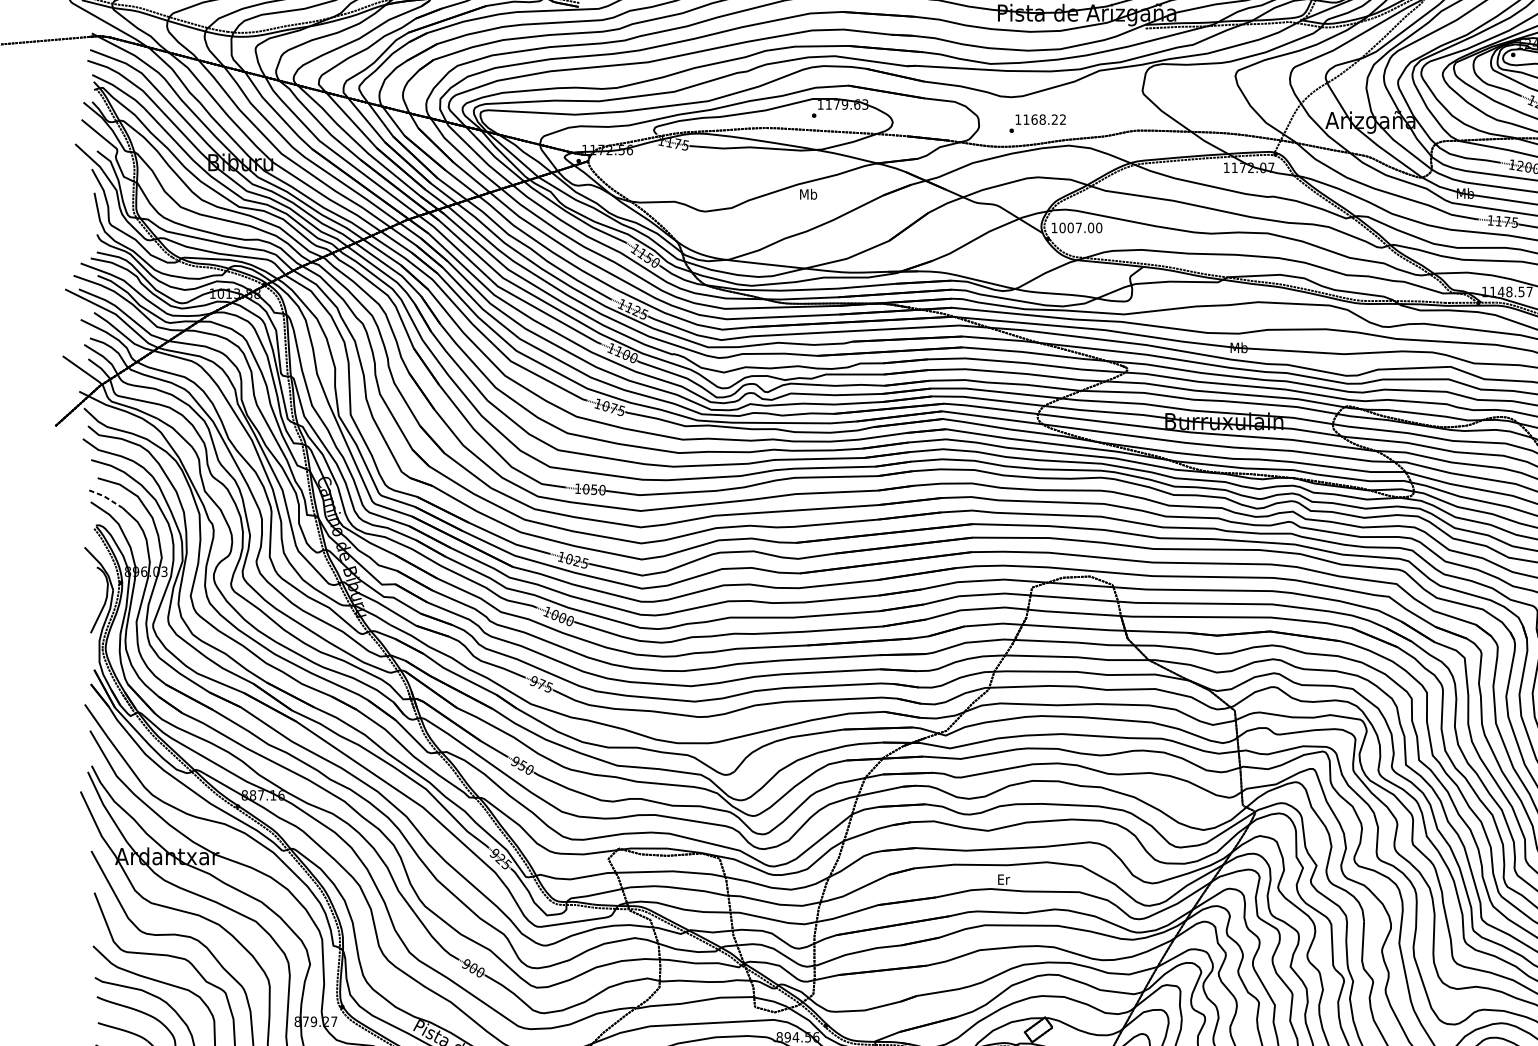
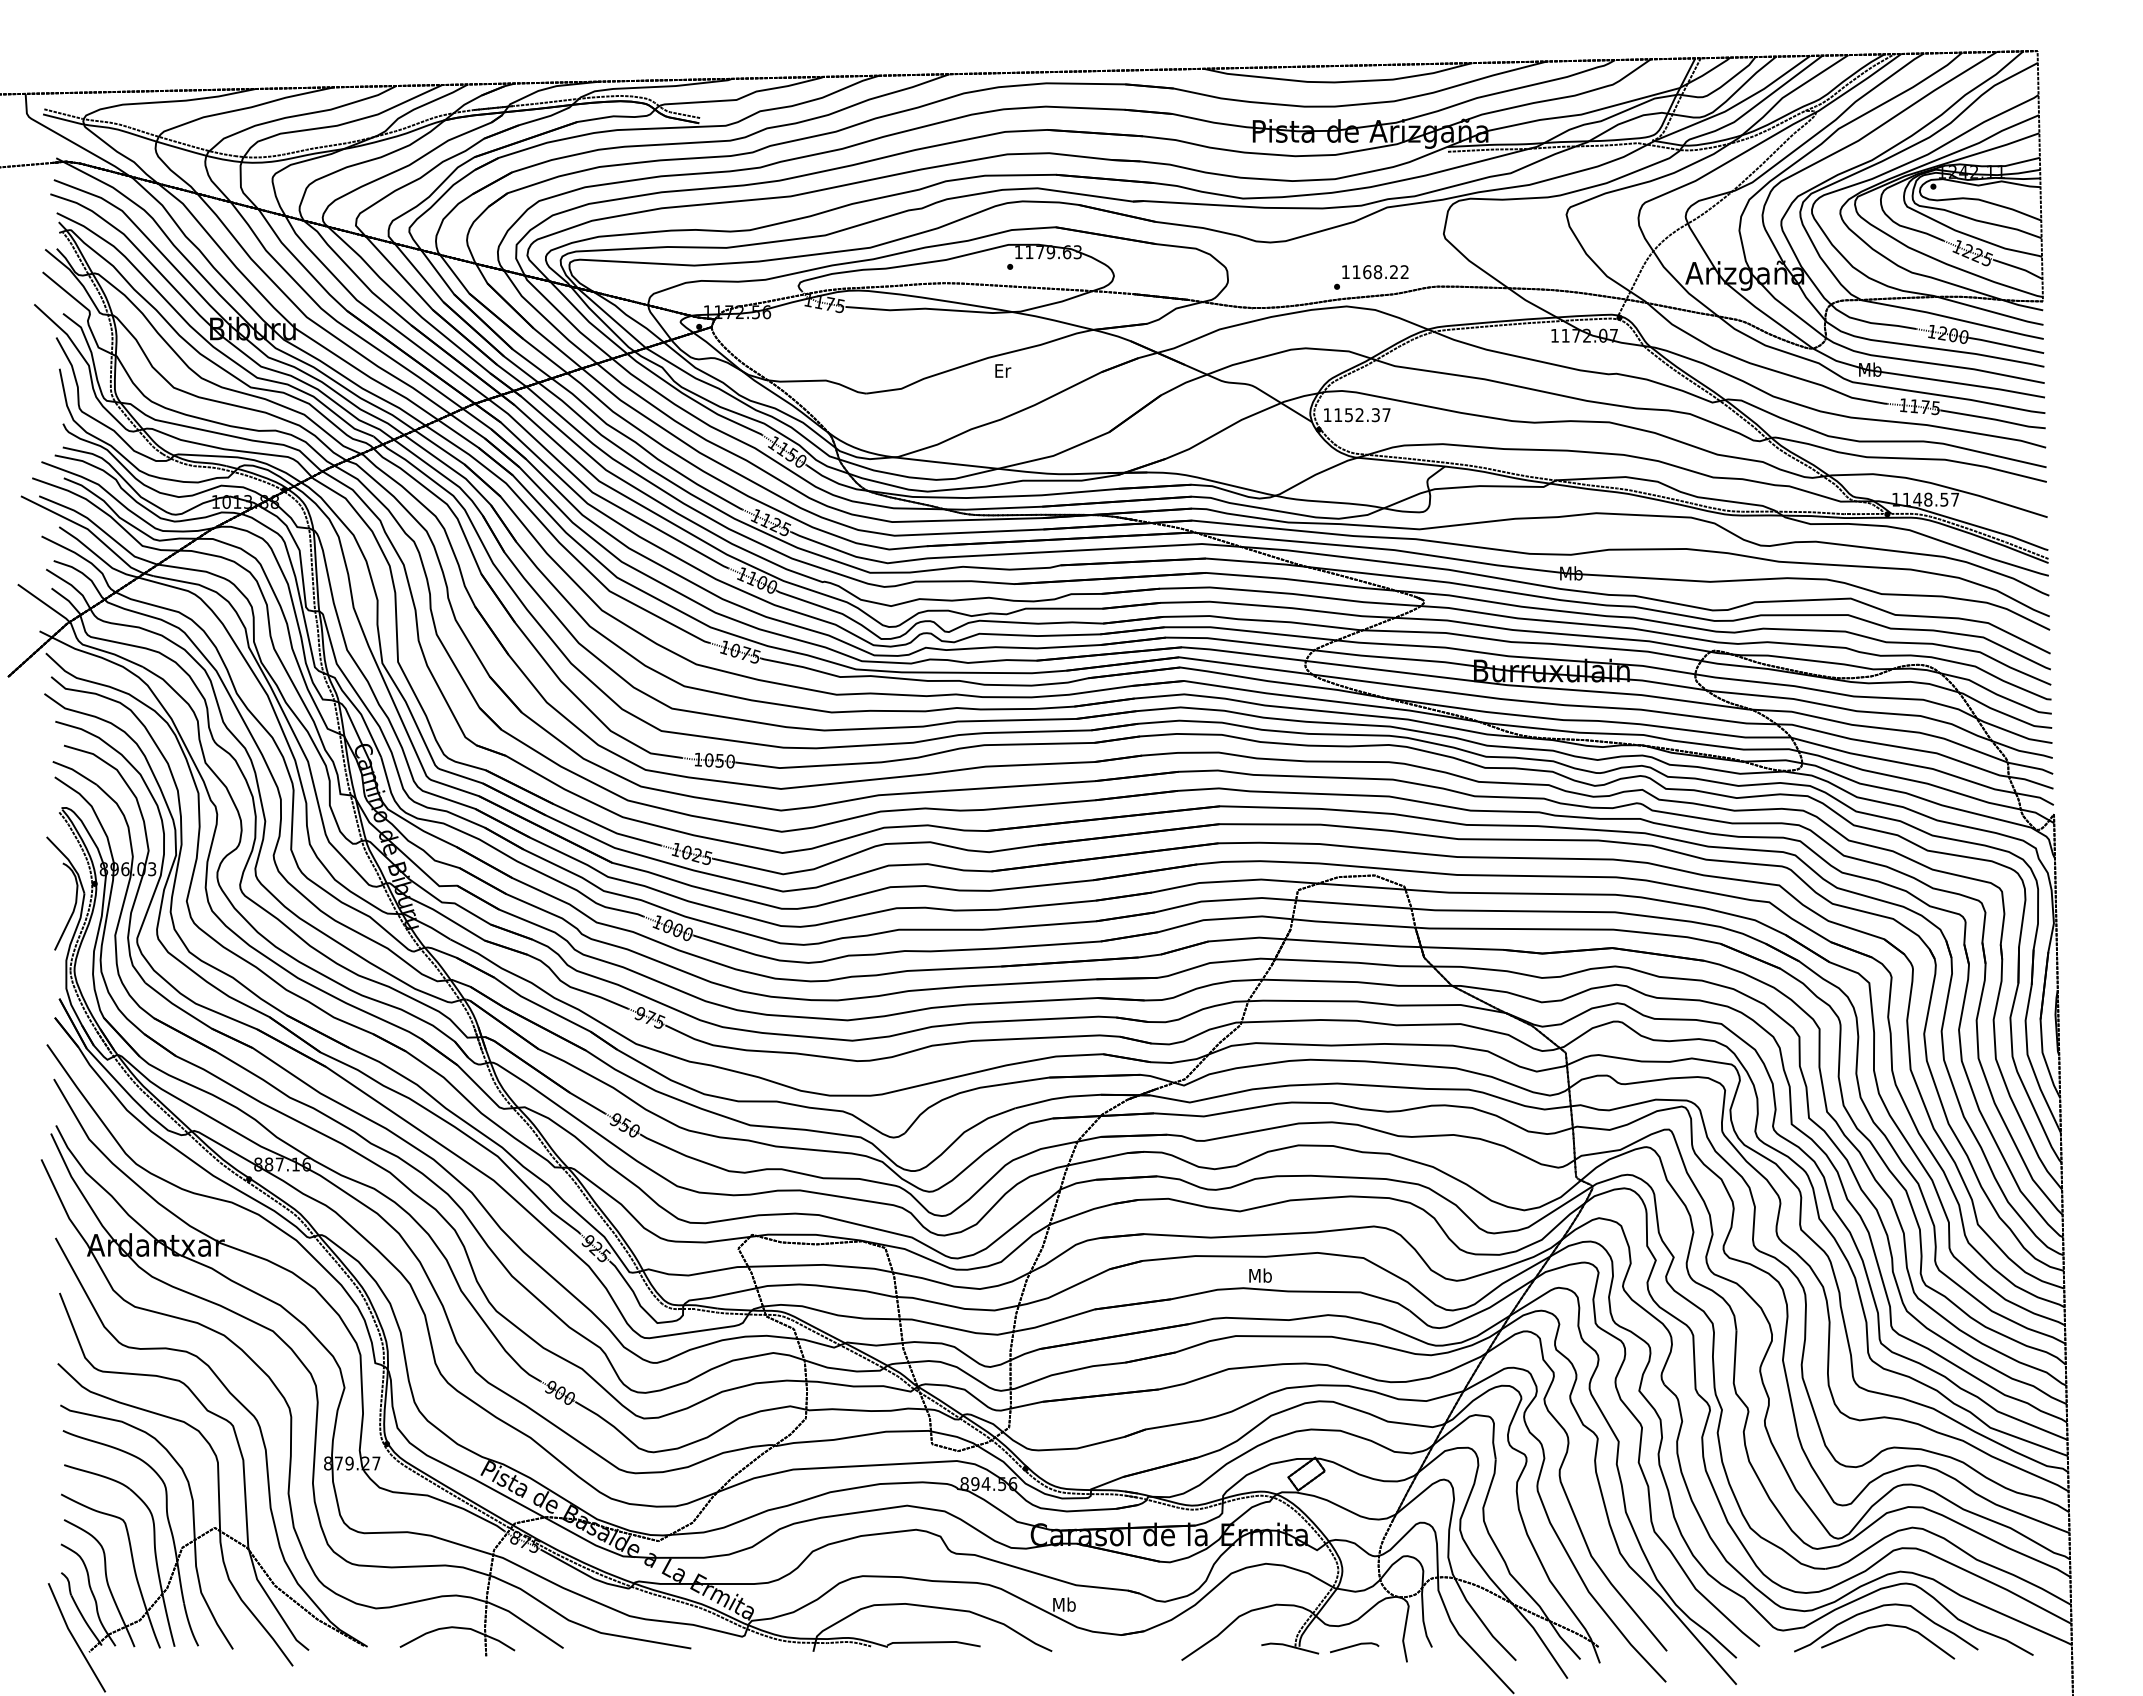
text: (1037, 123) -> (1371, 277), moved
text: (808, 194) -> (1002, 370), Mb -> Er
text: (1080, 228) -> (1362, 415), 1007.00 -> 1152.37
line: (106, 497) -> (75, 771), dashed -> solid
text: (1003, 879) -> (1260, 1275), Er -> Mb

